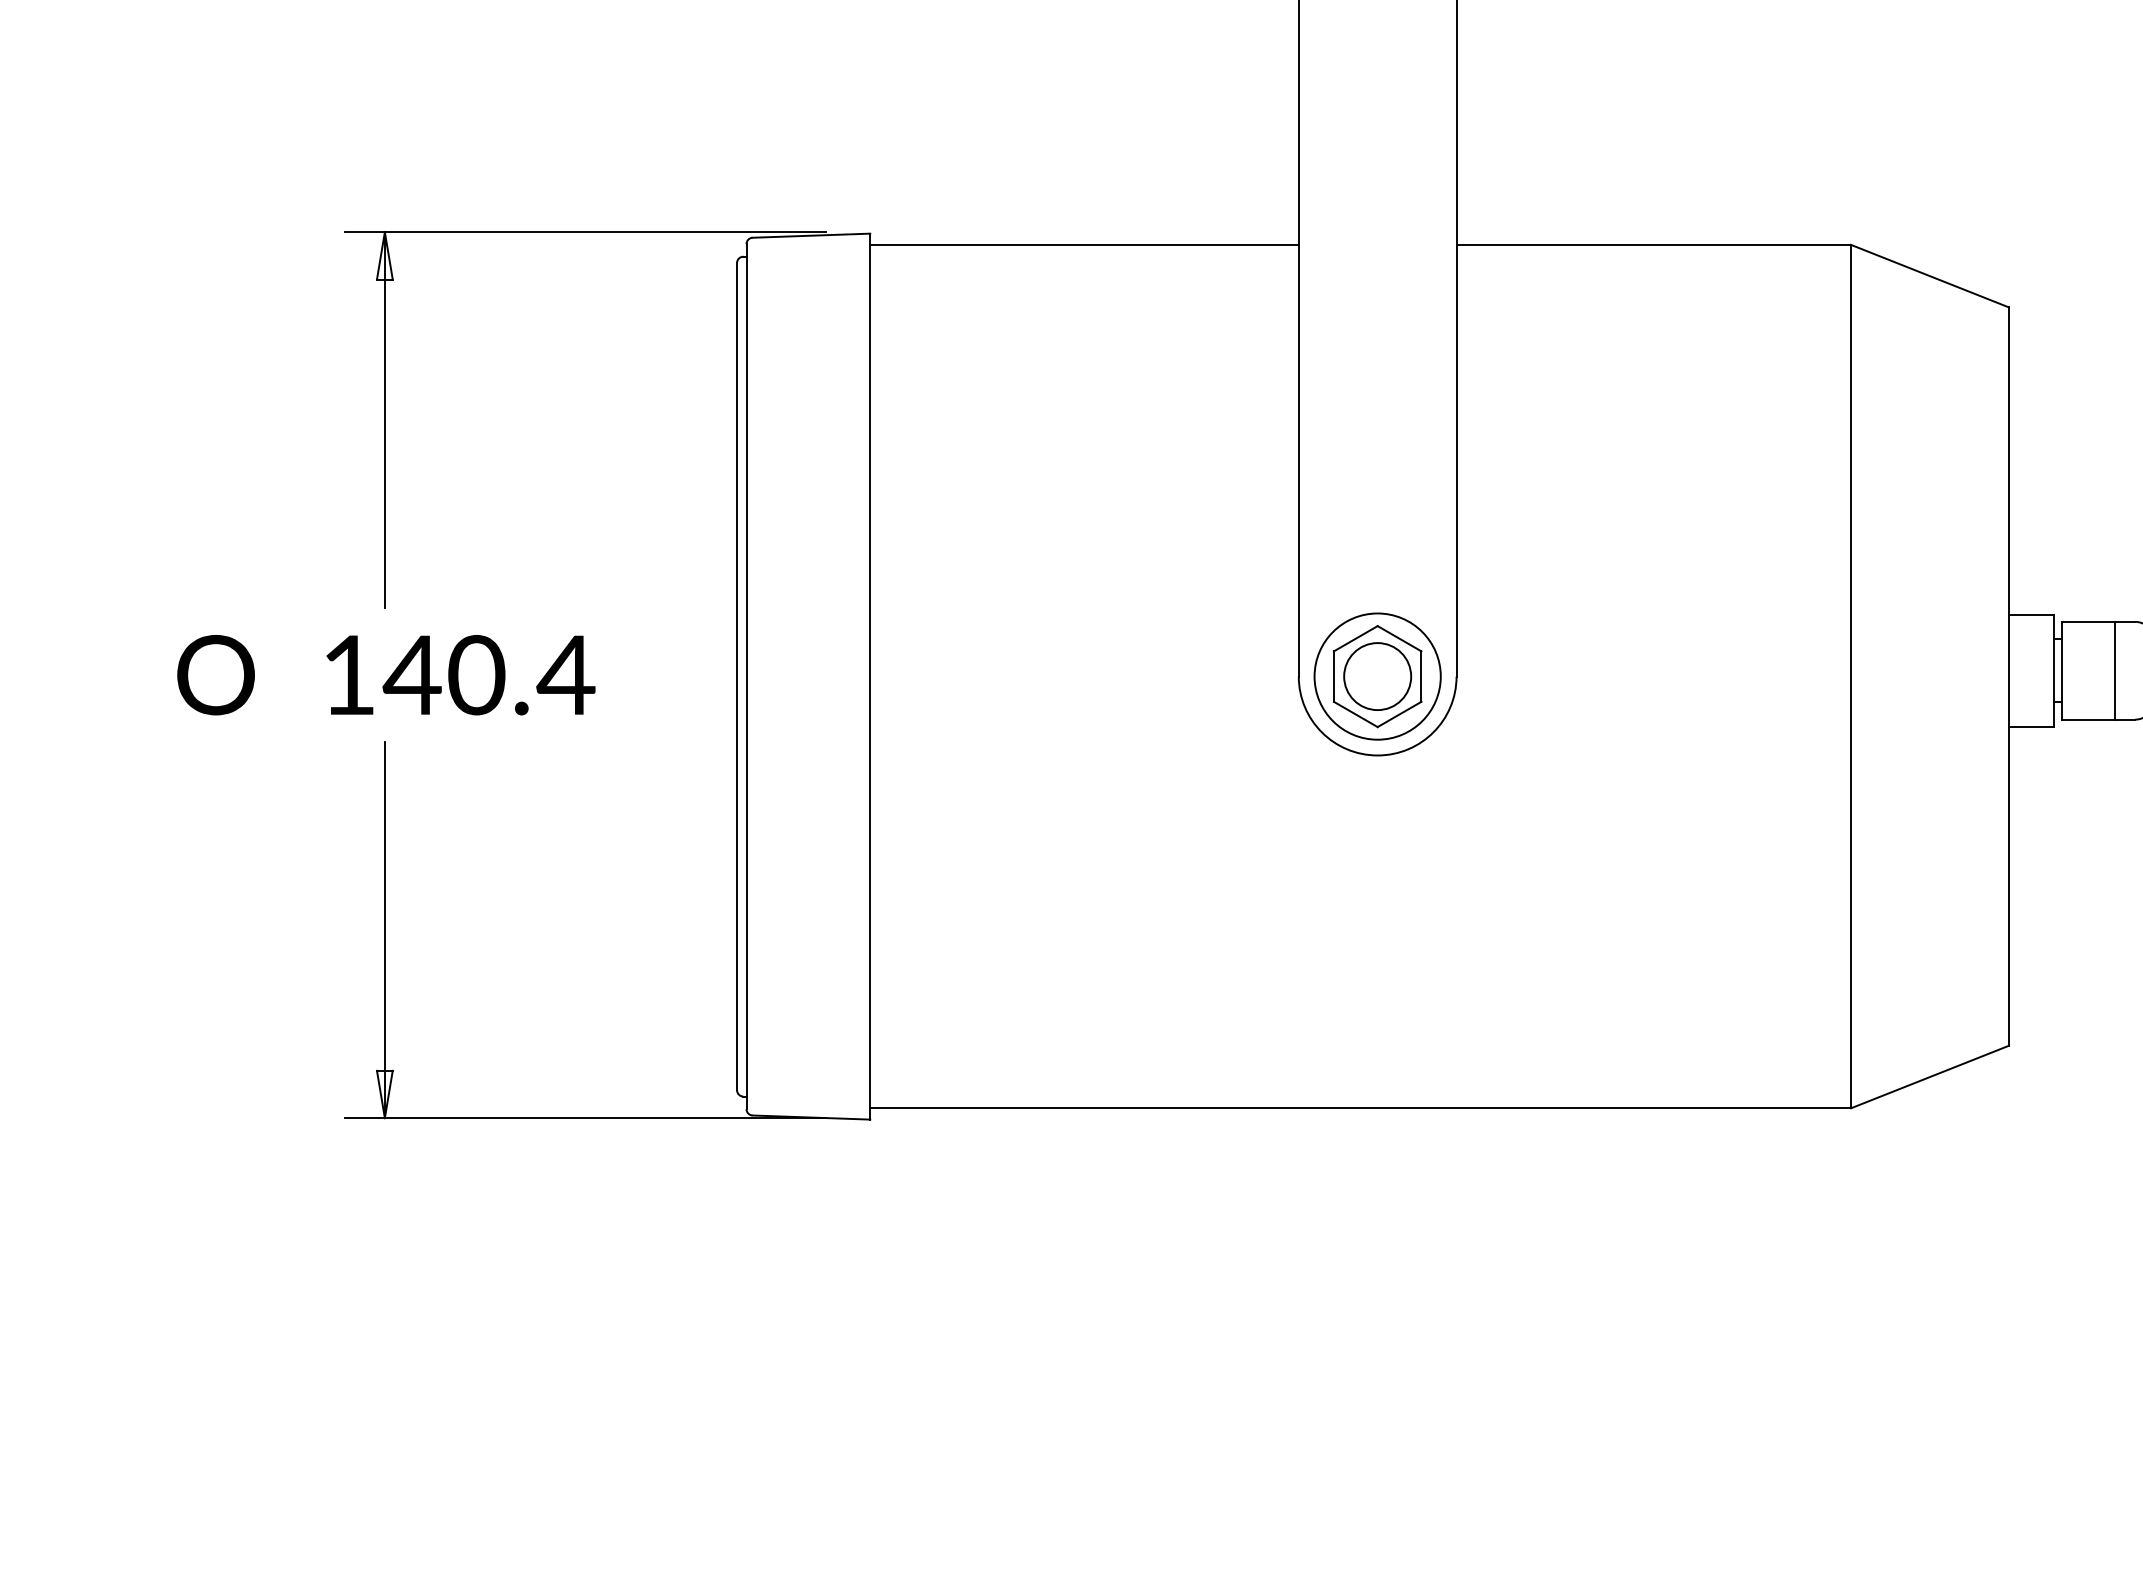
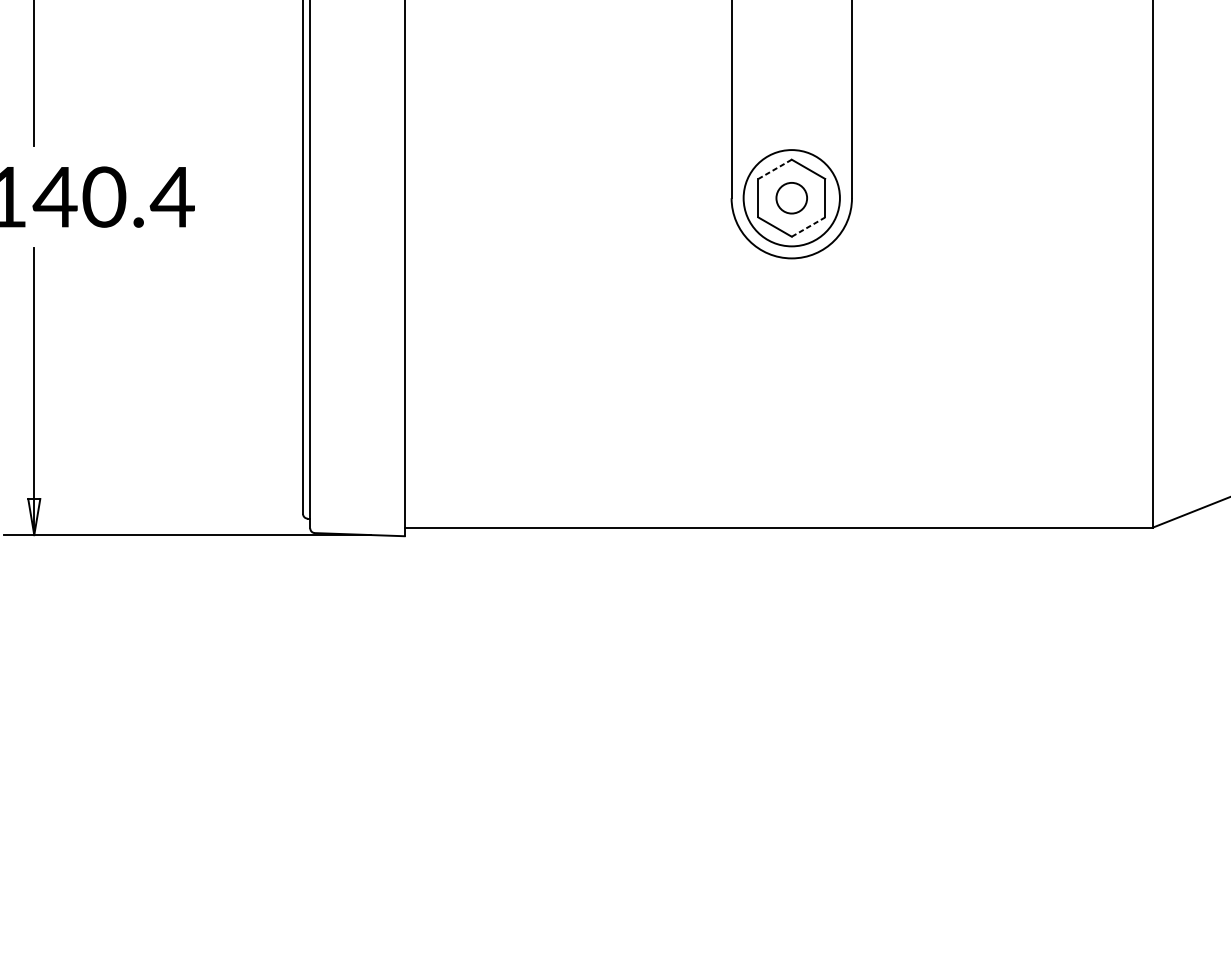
line: (1355, 638) -> (774, 169), solid -> dashed
circle: (1377, 676) -> (791, 198), size x0.6
line: (1399, 714) -> (808, 227), solid -> dashed

